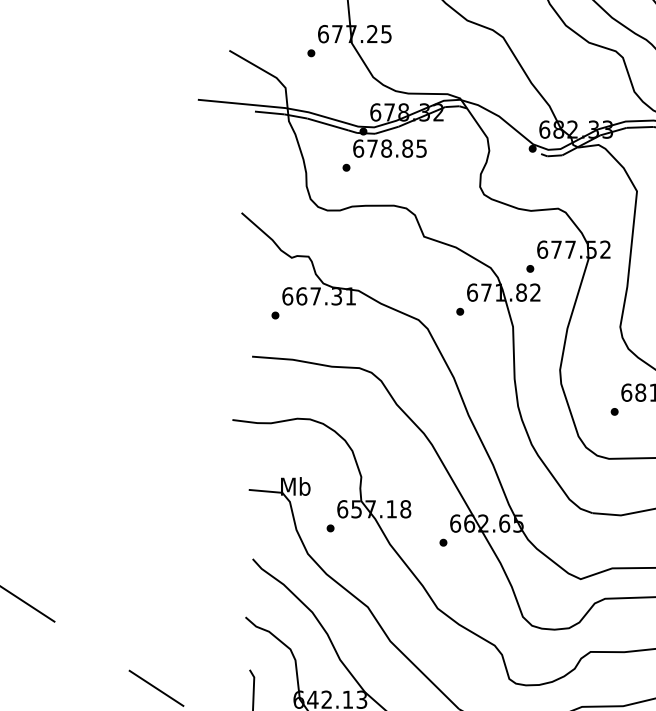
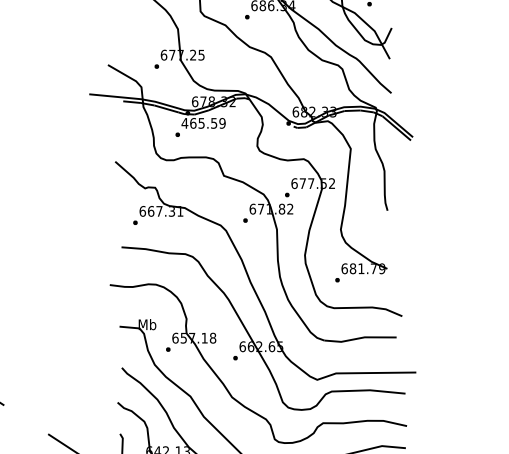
text: (389, 148) -> (203, 123), 678.85 -> 465.59

